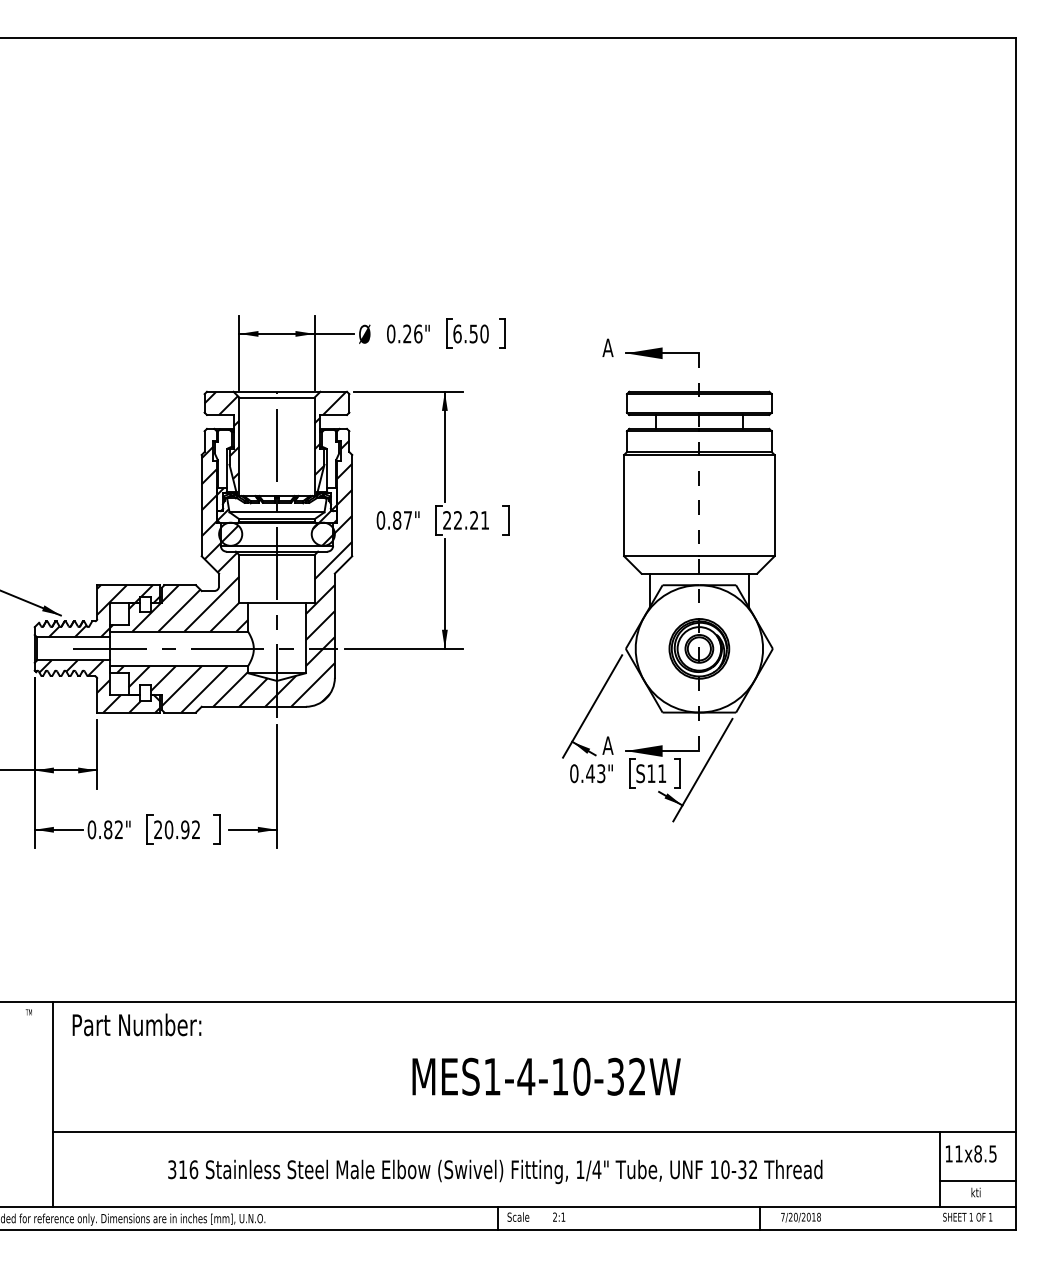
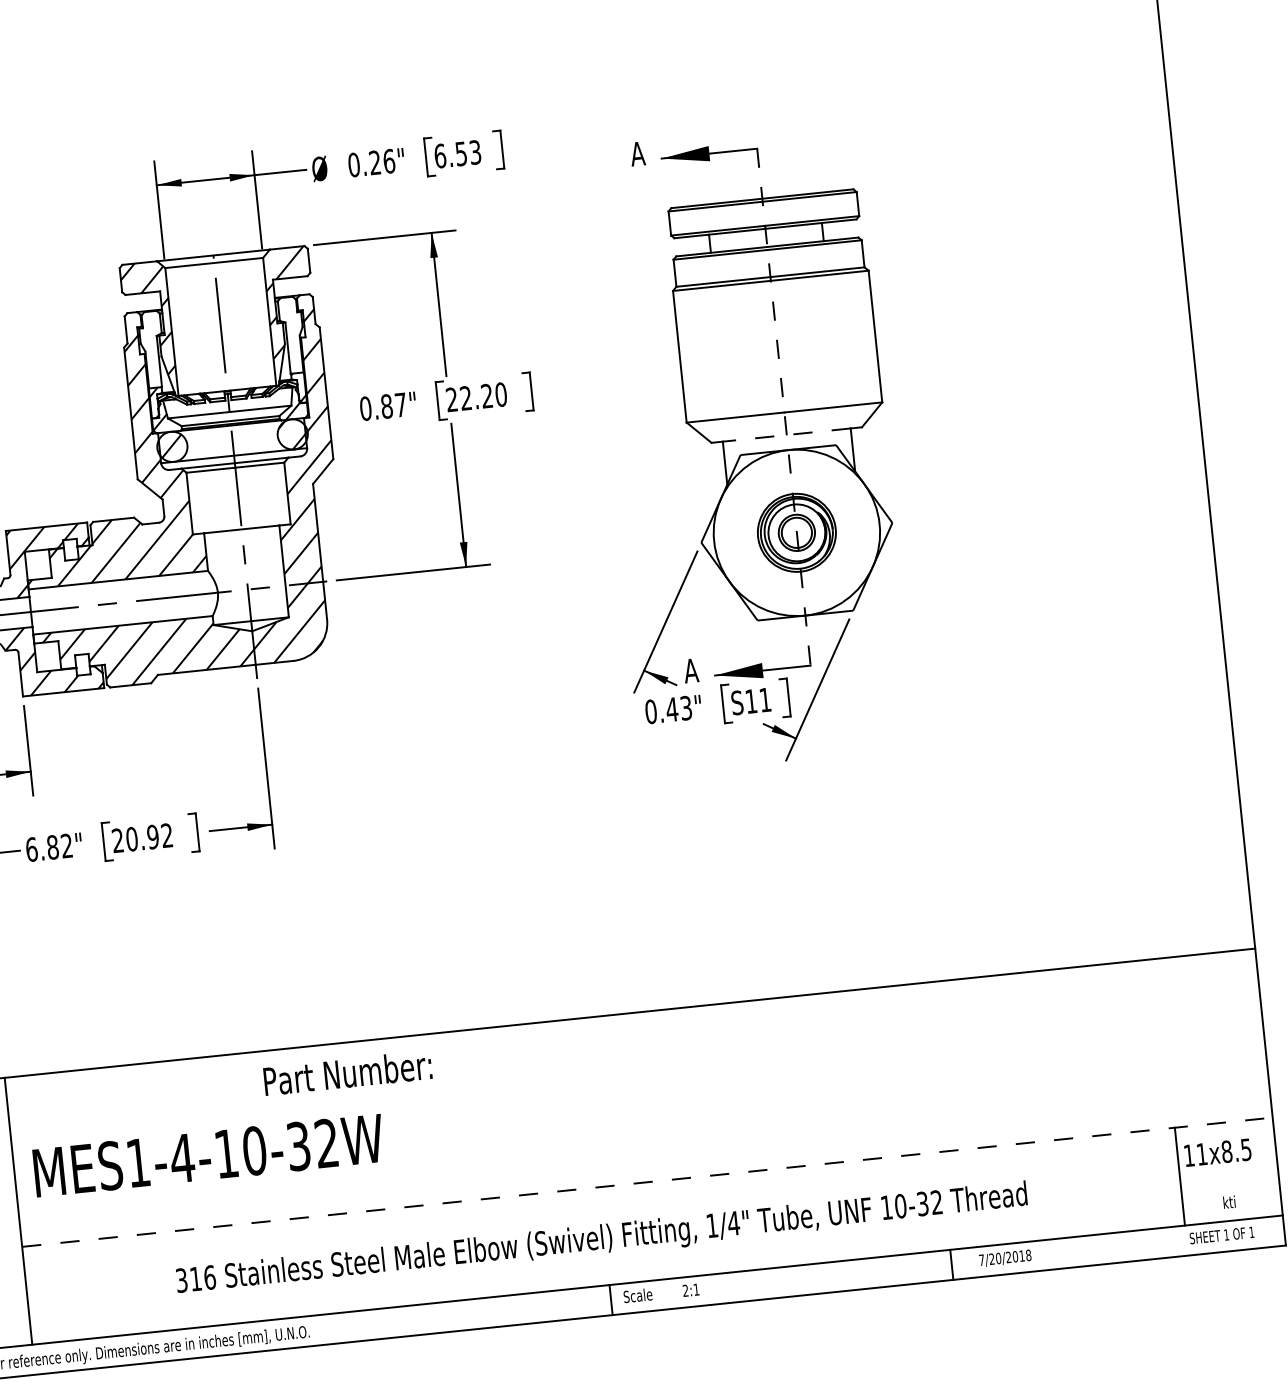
text: (484, 333) -> (475, 151), 6.50 -> 6.53
text: (484, 520) -> (500, 394), 22.21 -> 22.20
line: (698, 573) -> (785, 434), solid -> dashed
text: (91, 829) -> (31, 849), 0.82" -> 6.82"
text: (136, 1024) -> (347, 1072), moved
text: (546, 1076) -> (208, 1155), moved
line: (534, 1131) -> (647, 1182), solid -> dashed
line: (977, 1180) -> (1229, 1186), removed

